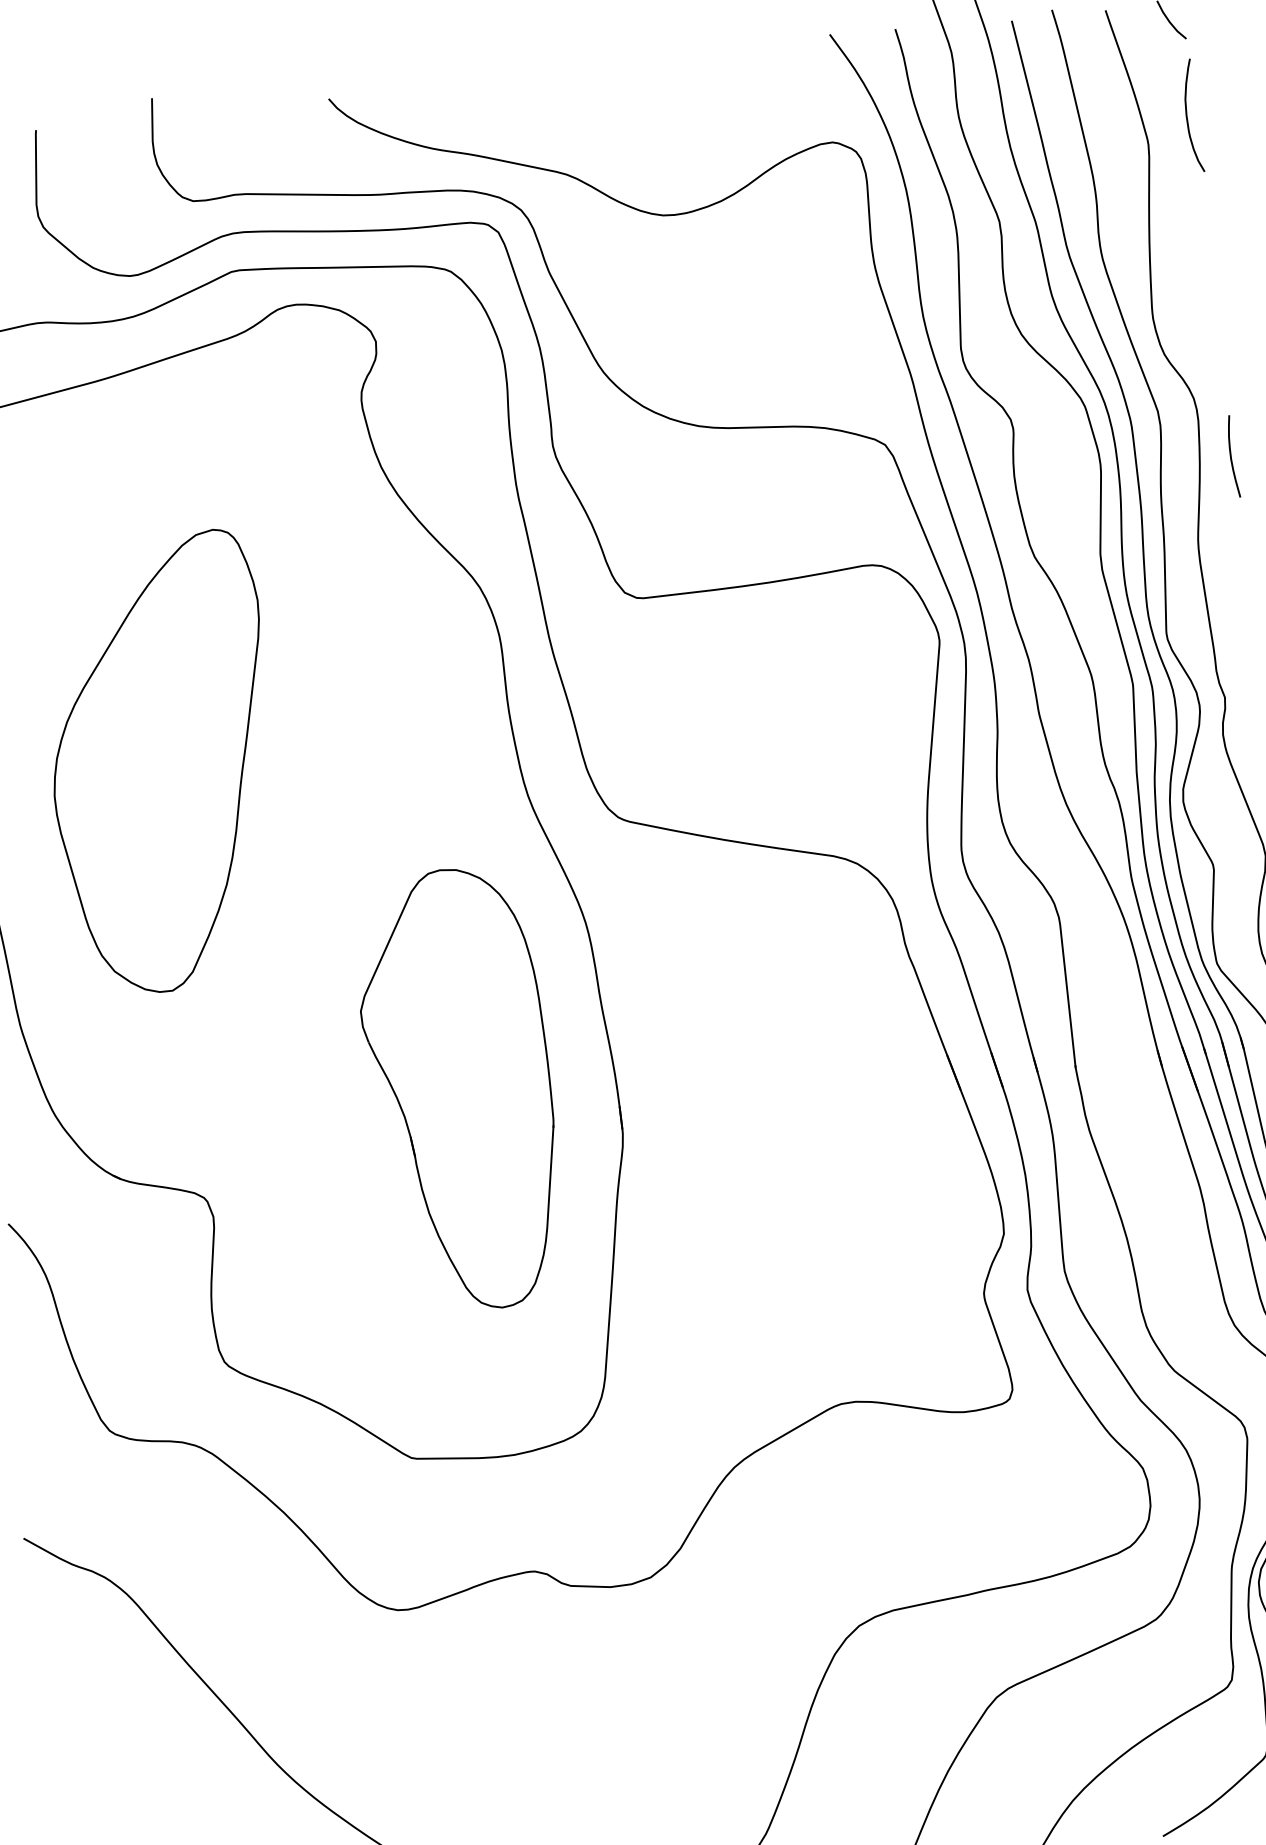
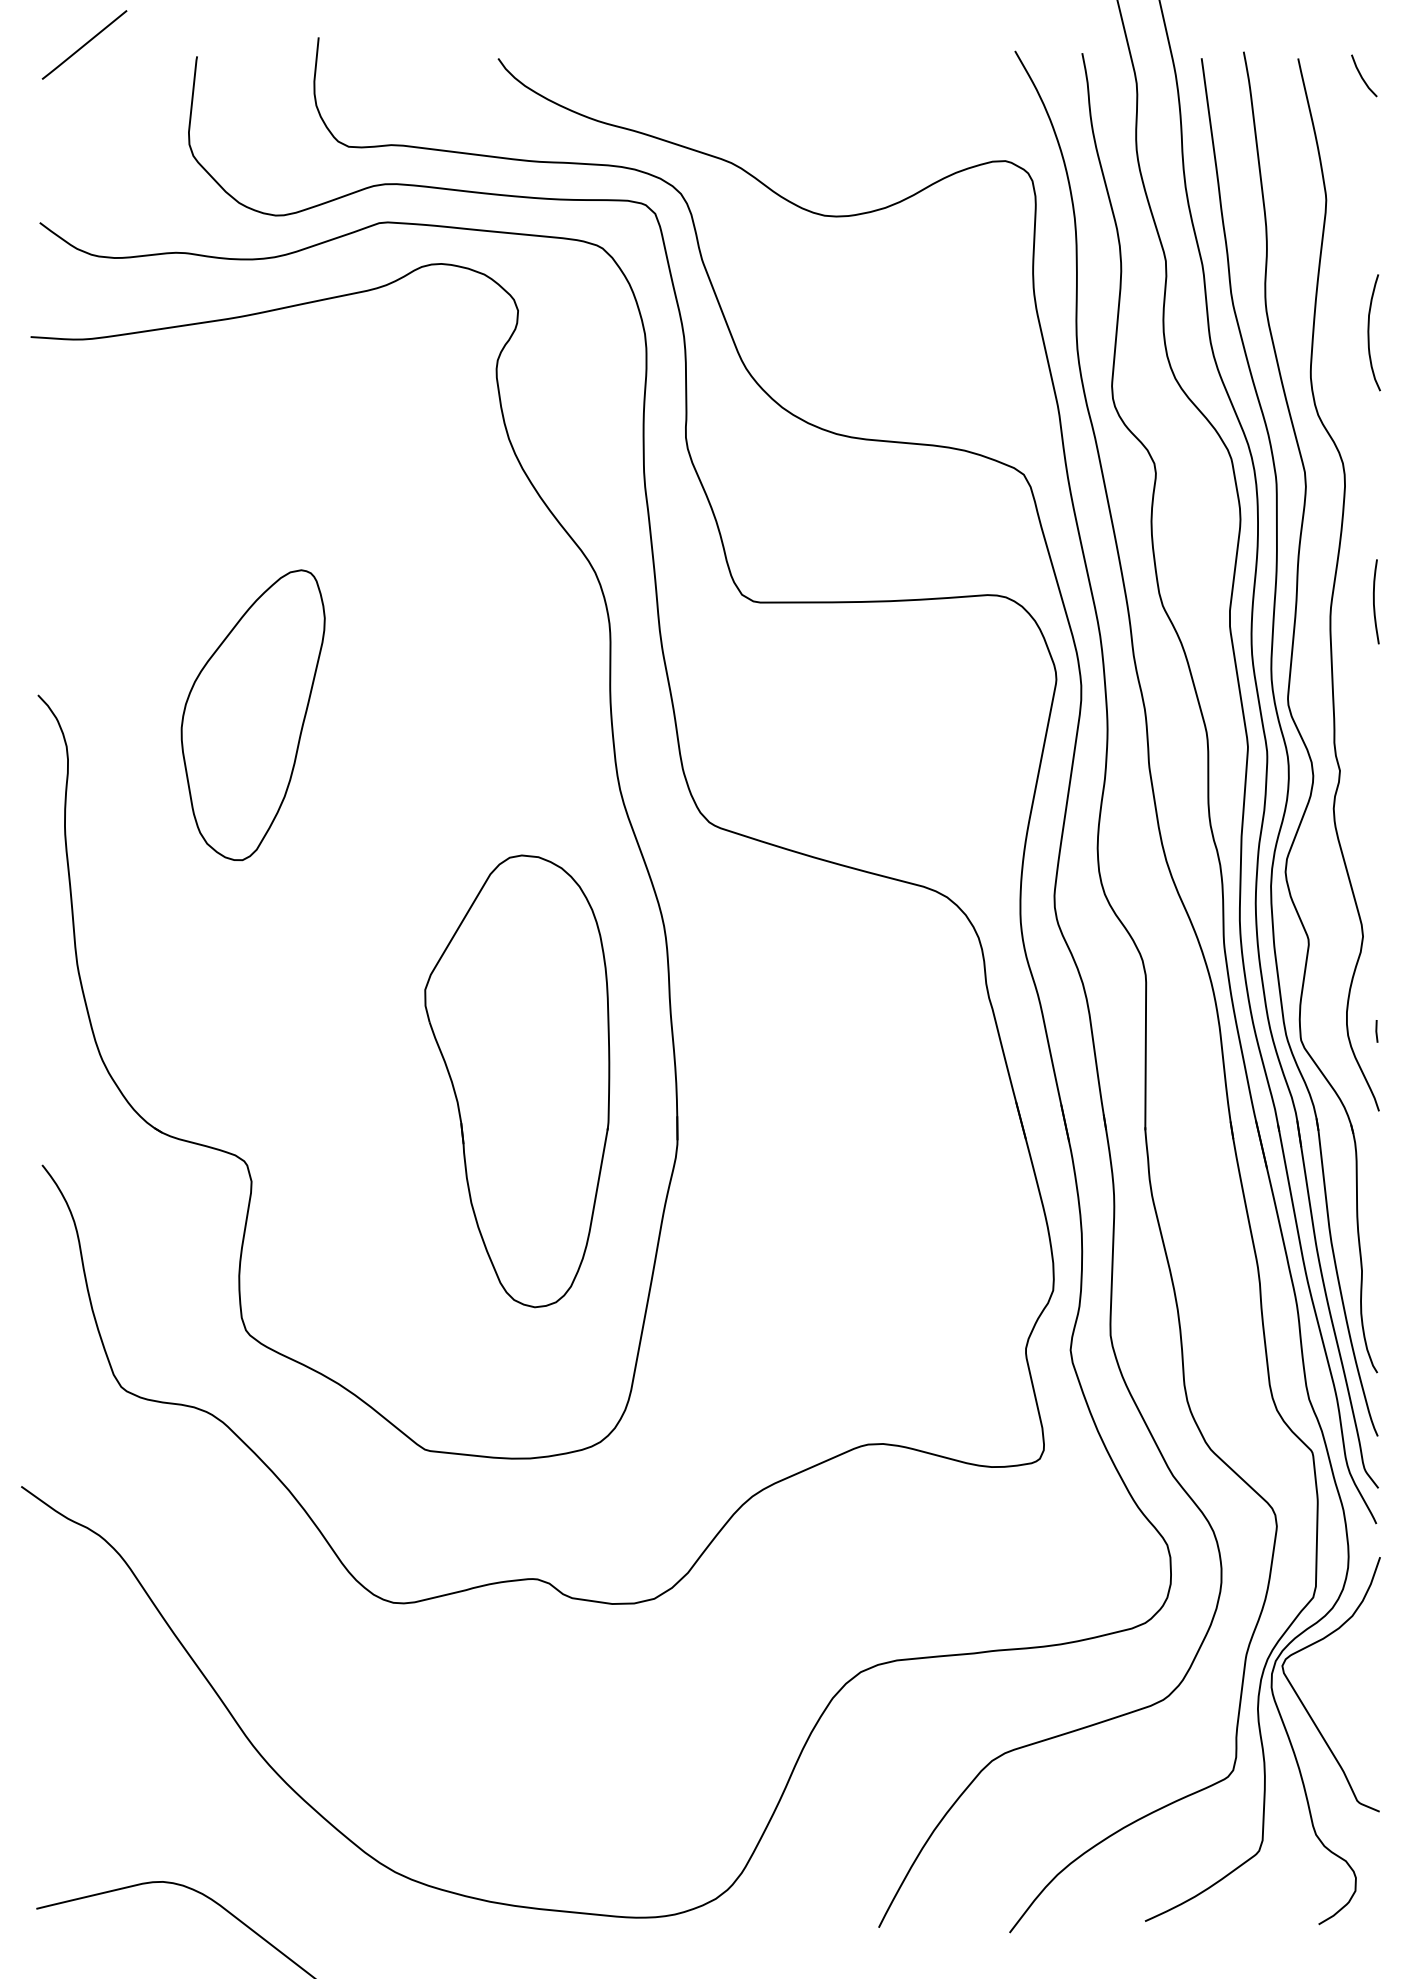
curve: (1187, 116) -> (1369, 332), moved
curve: (1231, 456) -> (1374, 601), moved
part: (162, 764) -> (252, 715), size x0.62

